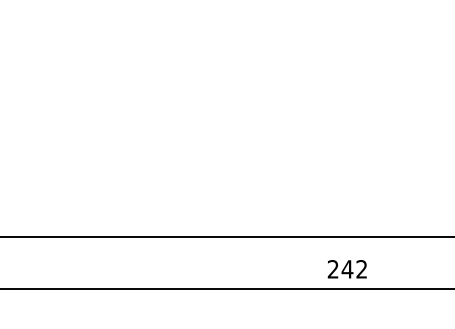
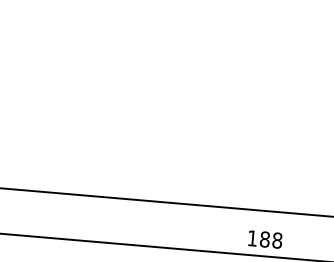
text: (347, 269) -> (264, 239), 242 -> 188

